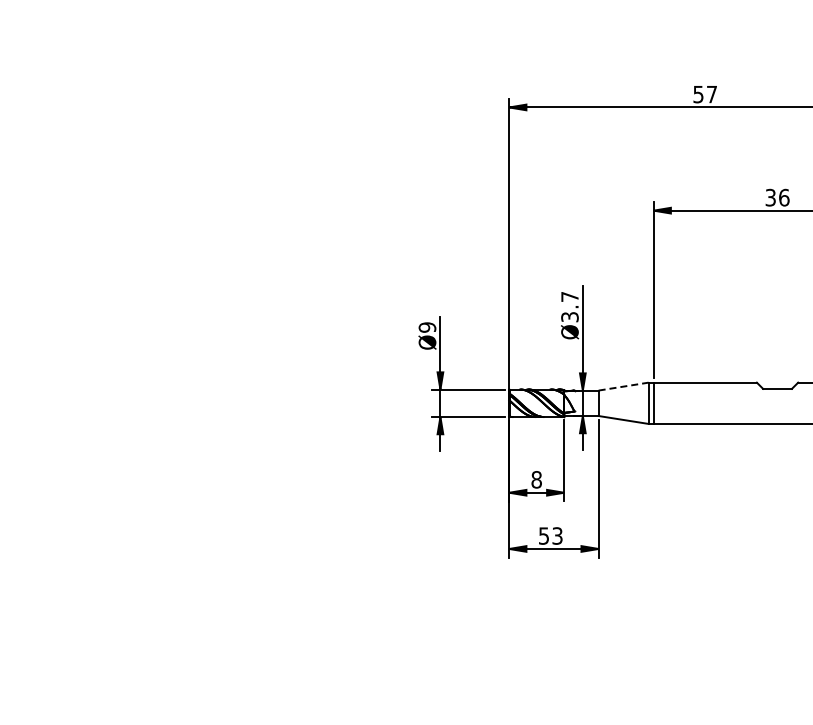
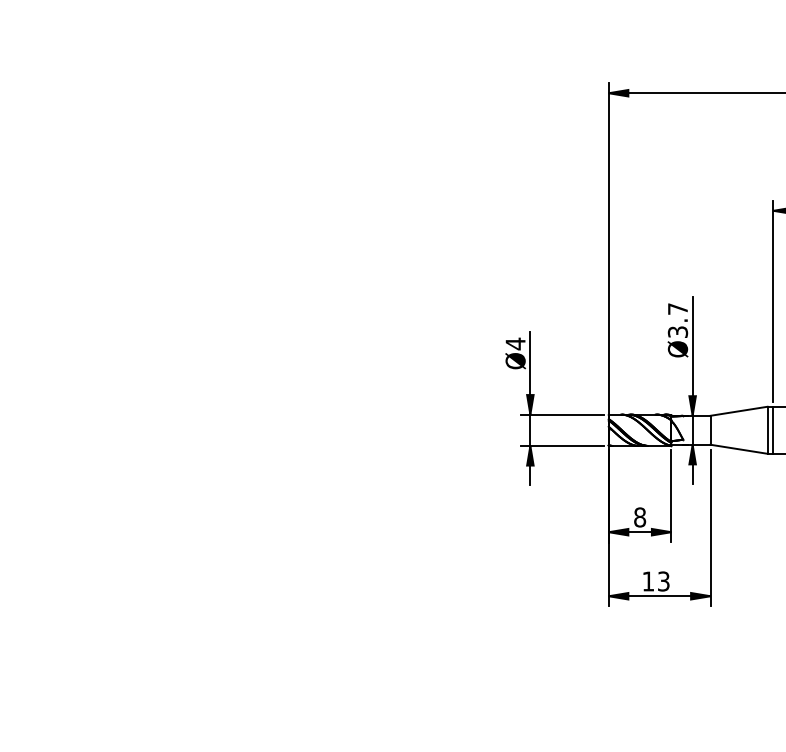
text: (427, 327) -> (515, 343), Ø9 -> Ø4
line: (624, 386) -> (740, 411), dashed -> solid
text: (543, 535) -> (647, 580), 53 -> 13

